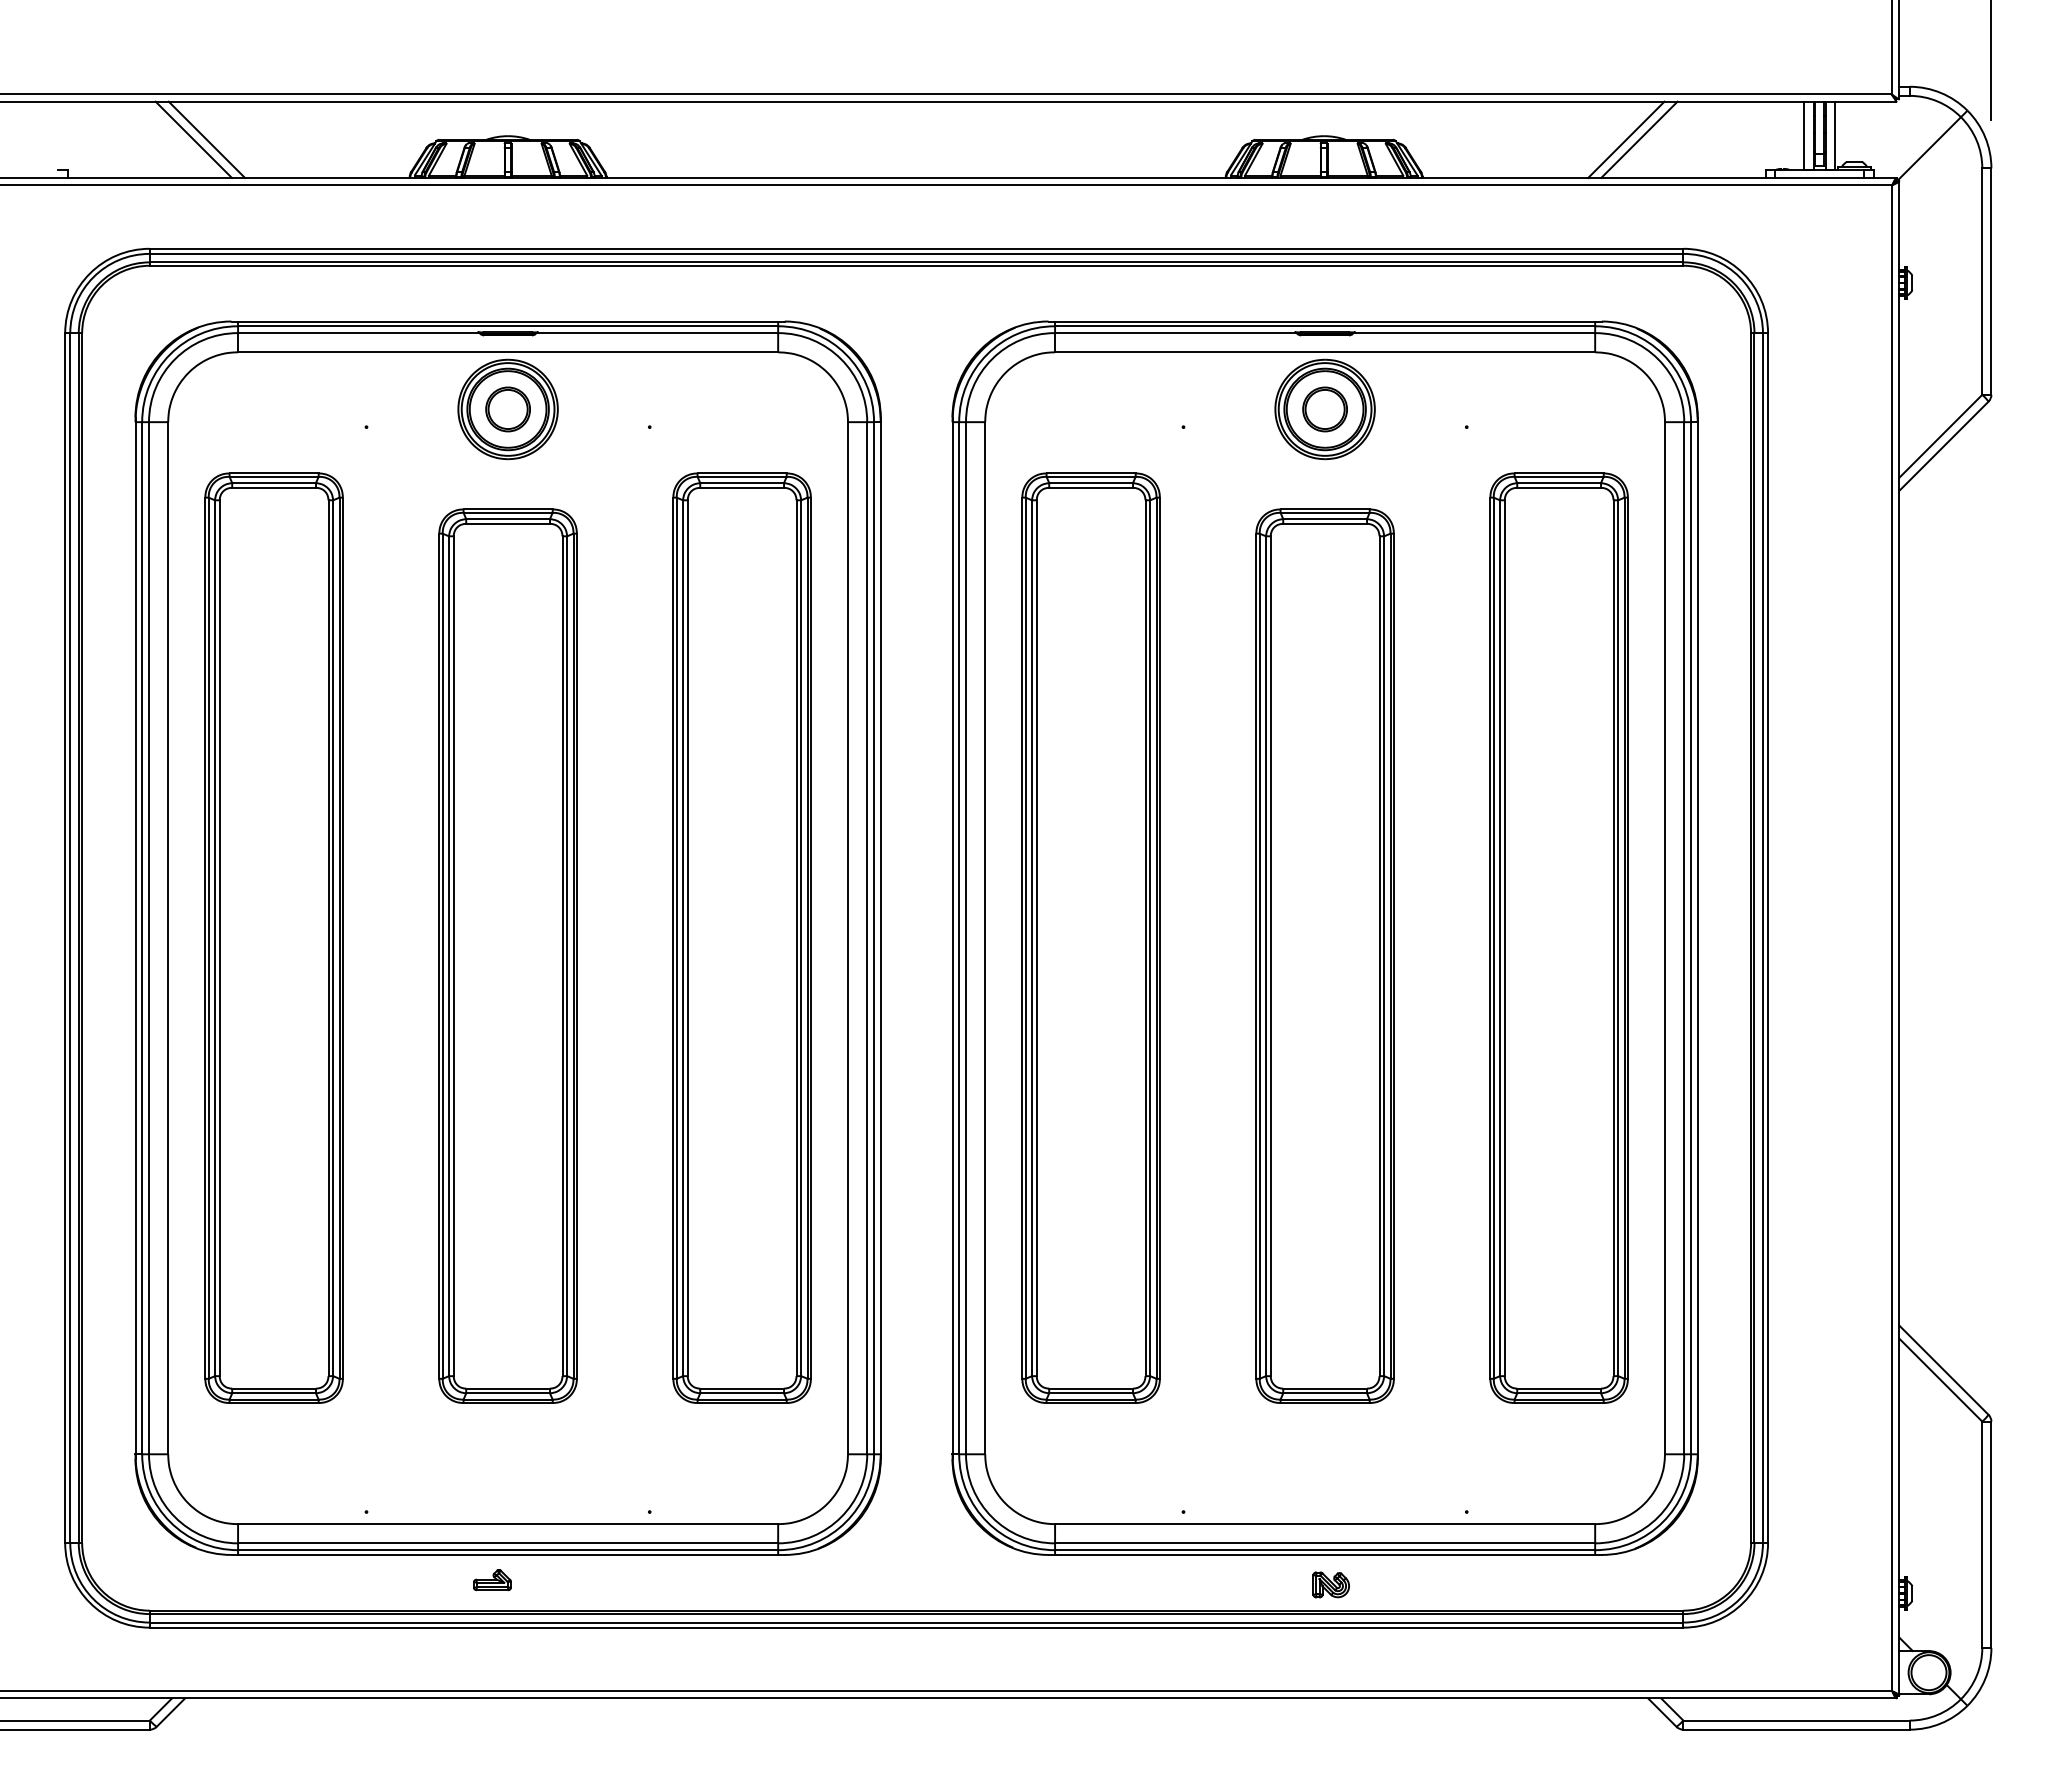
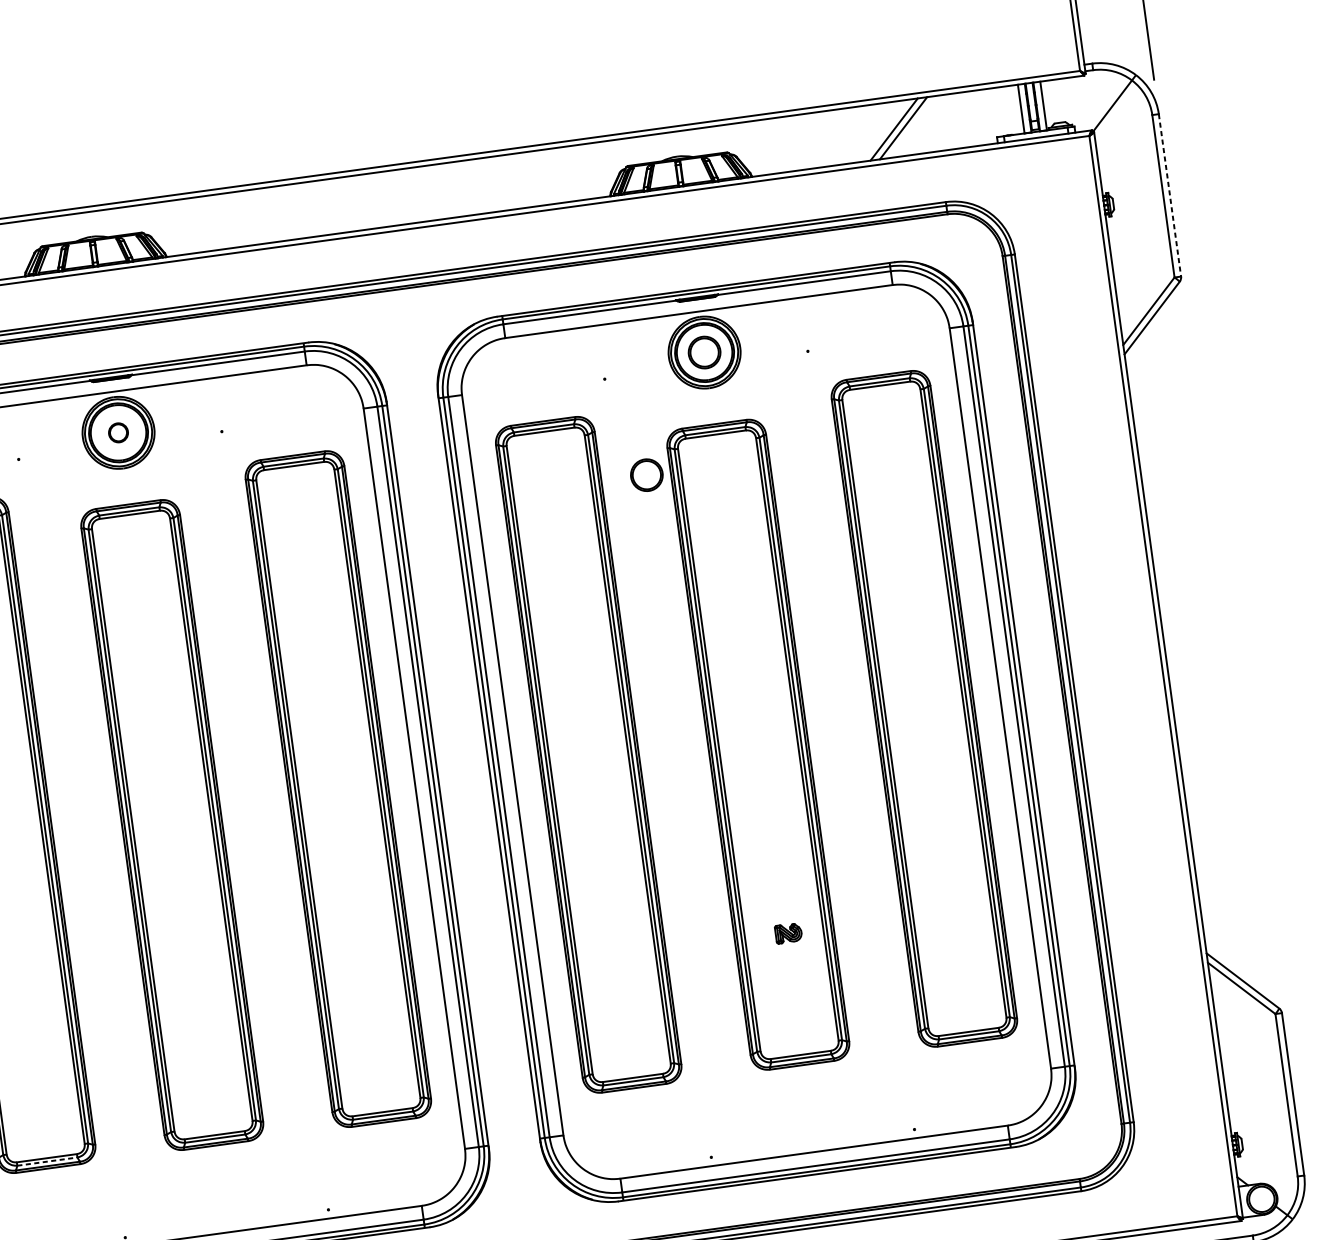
line: (1991, 282) -> (1170, 196), solid -> dashed
part: (507, 409) -> (118, 432), size x0.6
part: (1222, 566) -> (646, 475), added
line: (274, 1393) -> (47, 1161), solid -> dashed
part: (1330, 1584) -> (788, 933), moved

